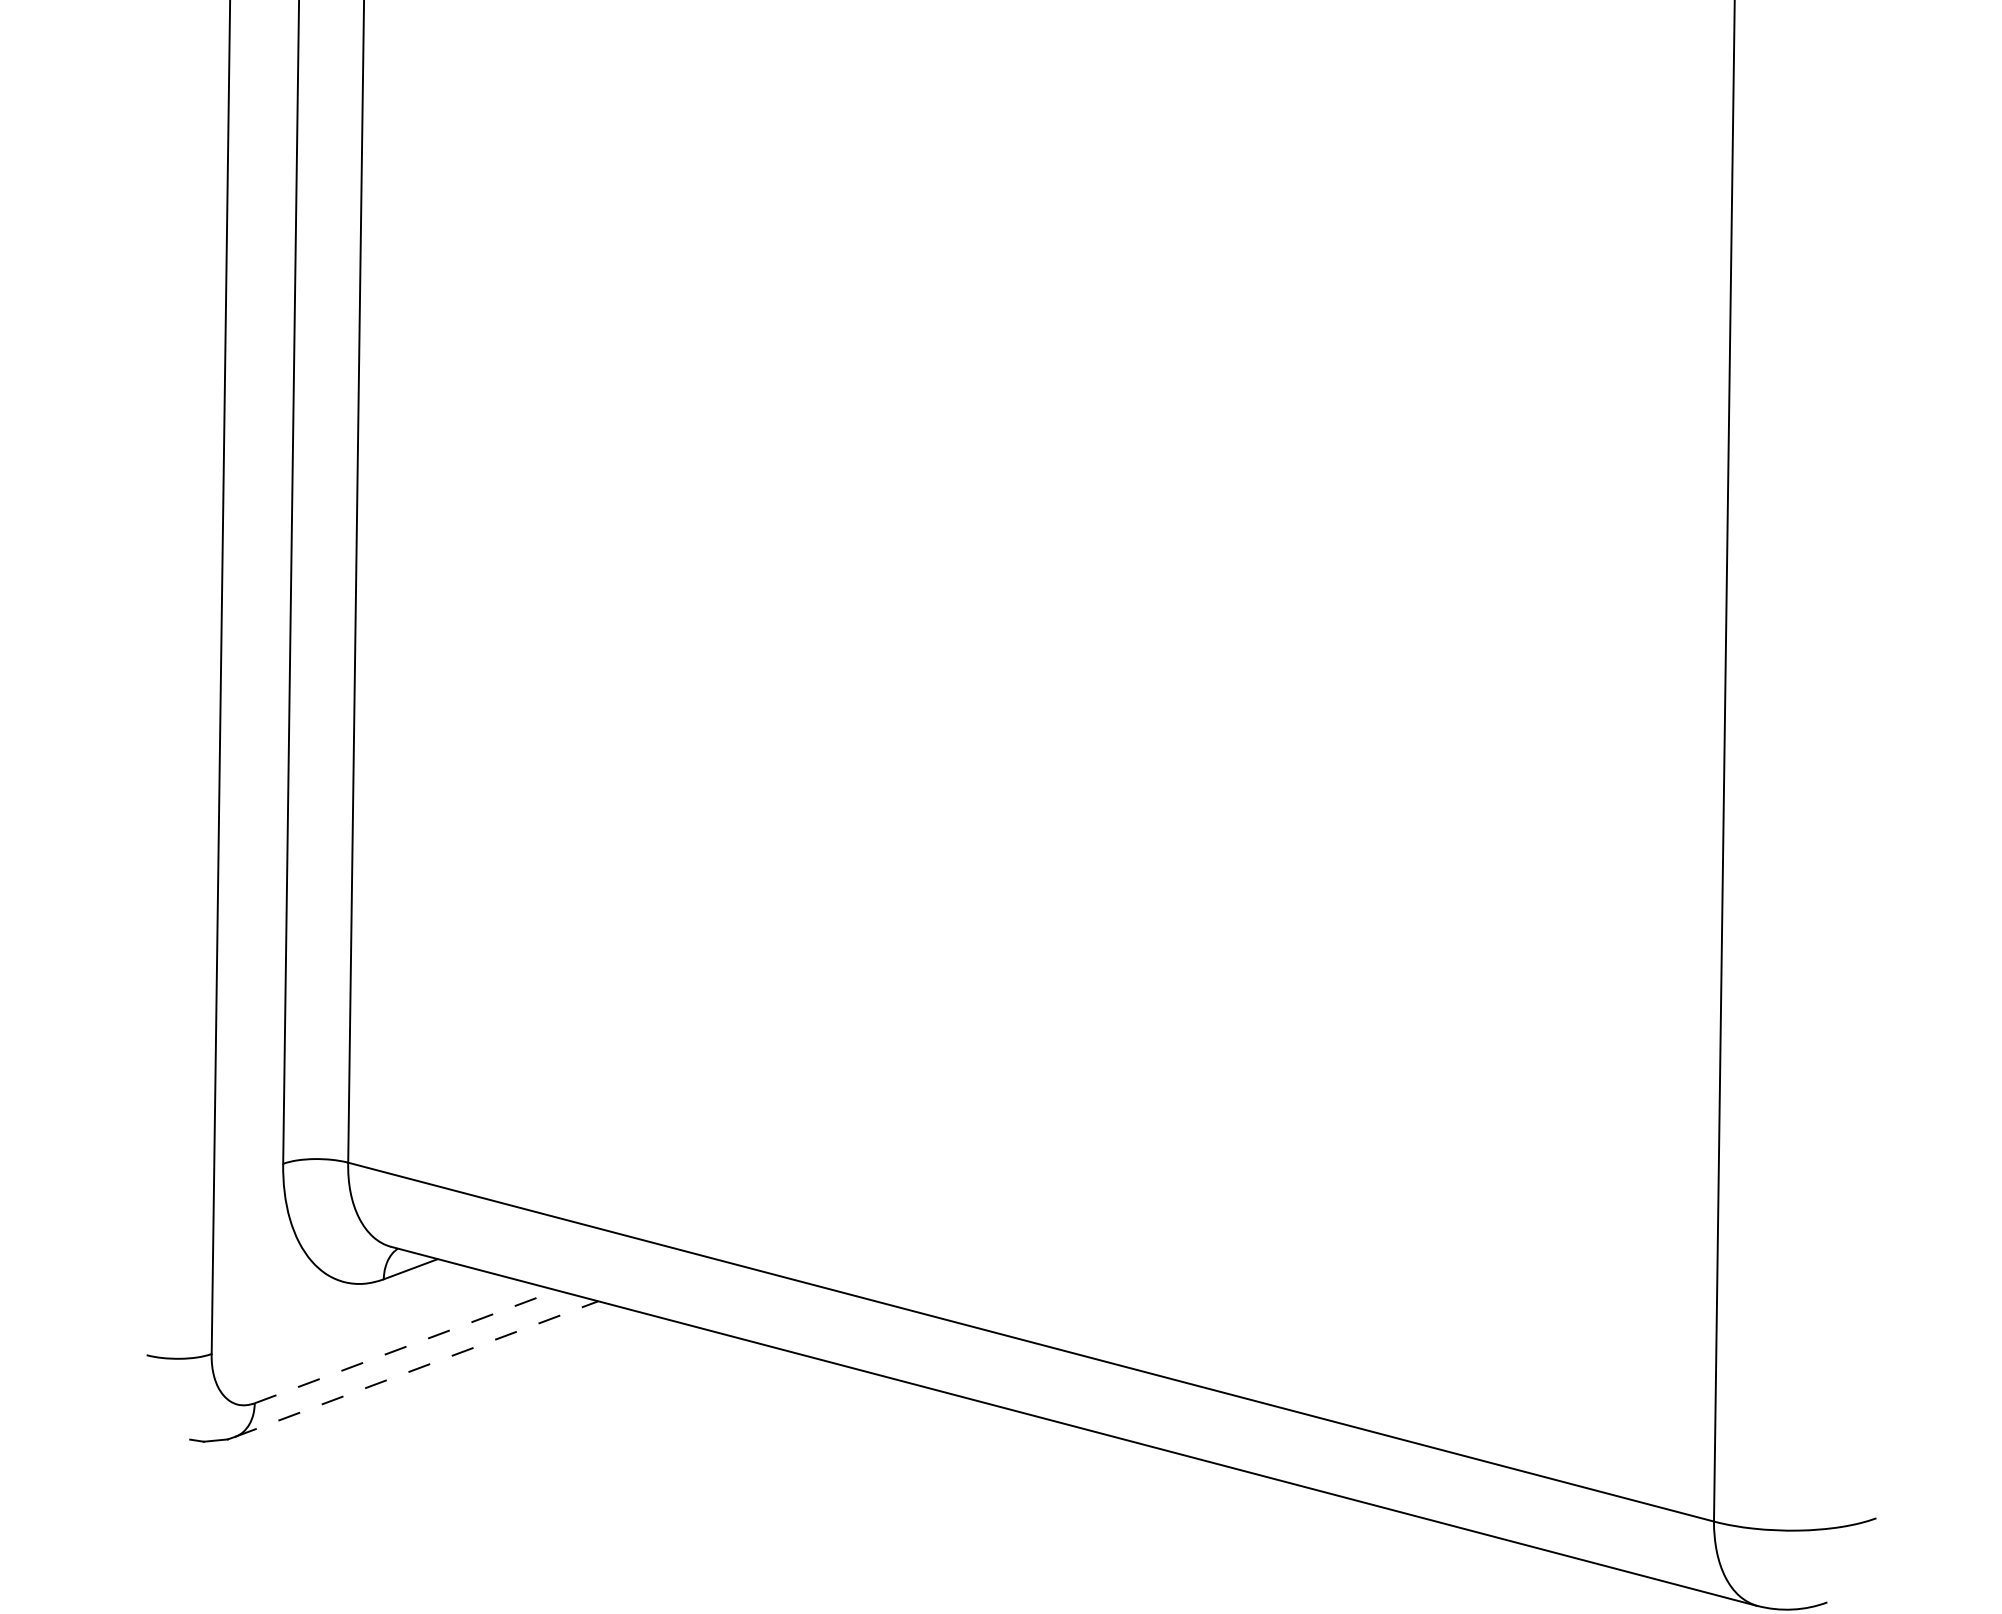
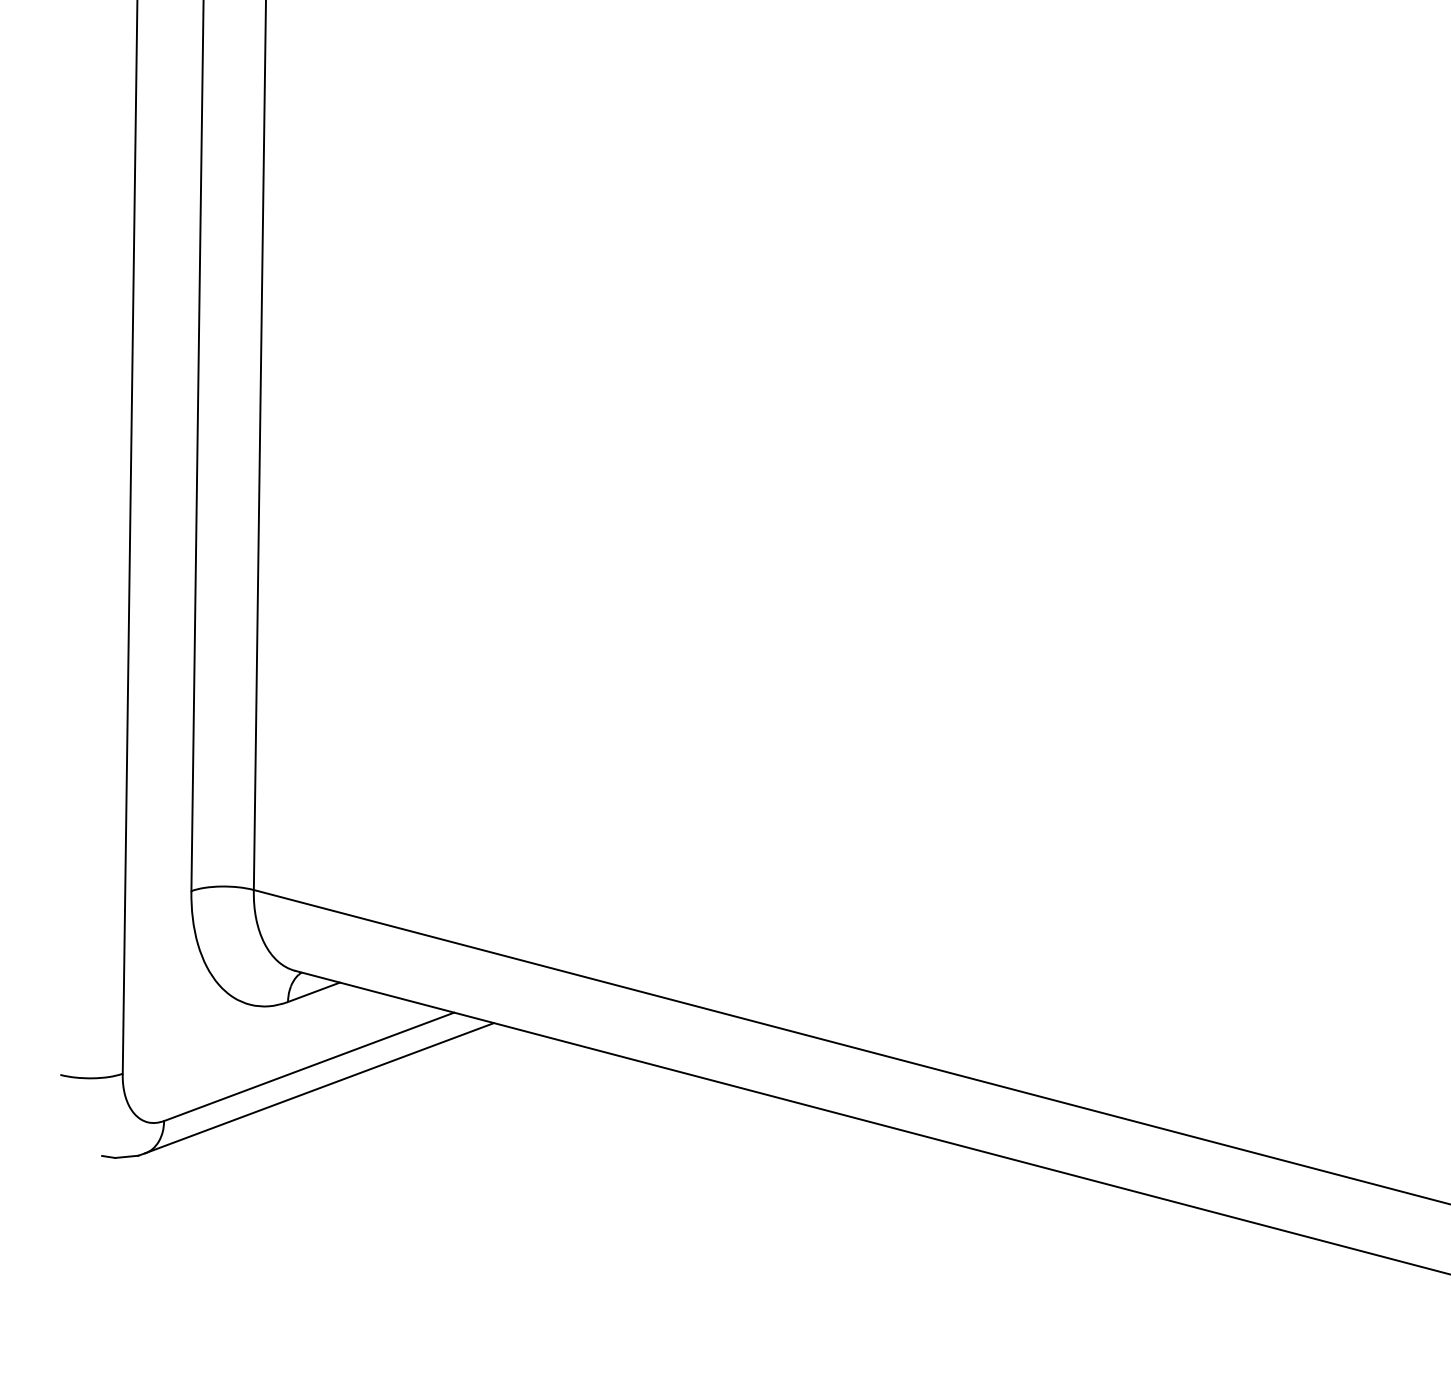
line: (406, 1346) -> (309, 1066), dashed -> solid
line: (416, 1369) -> (319, 1088), dashed -> solid

